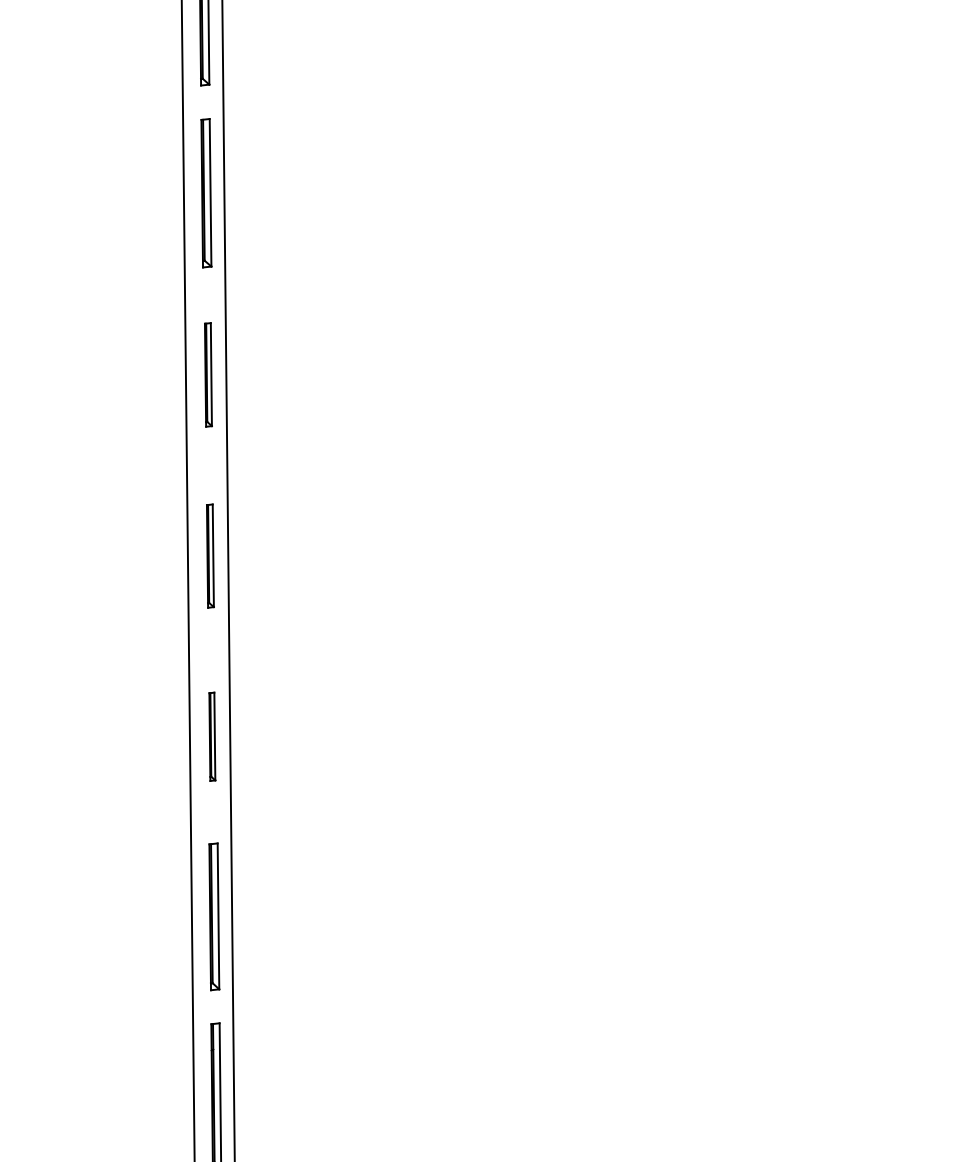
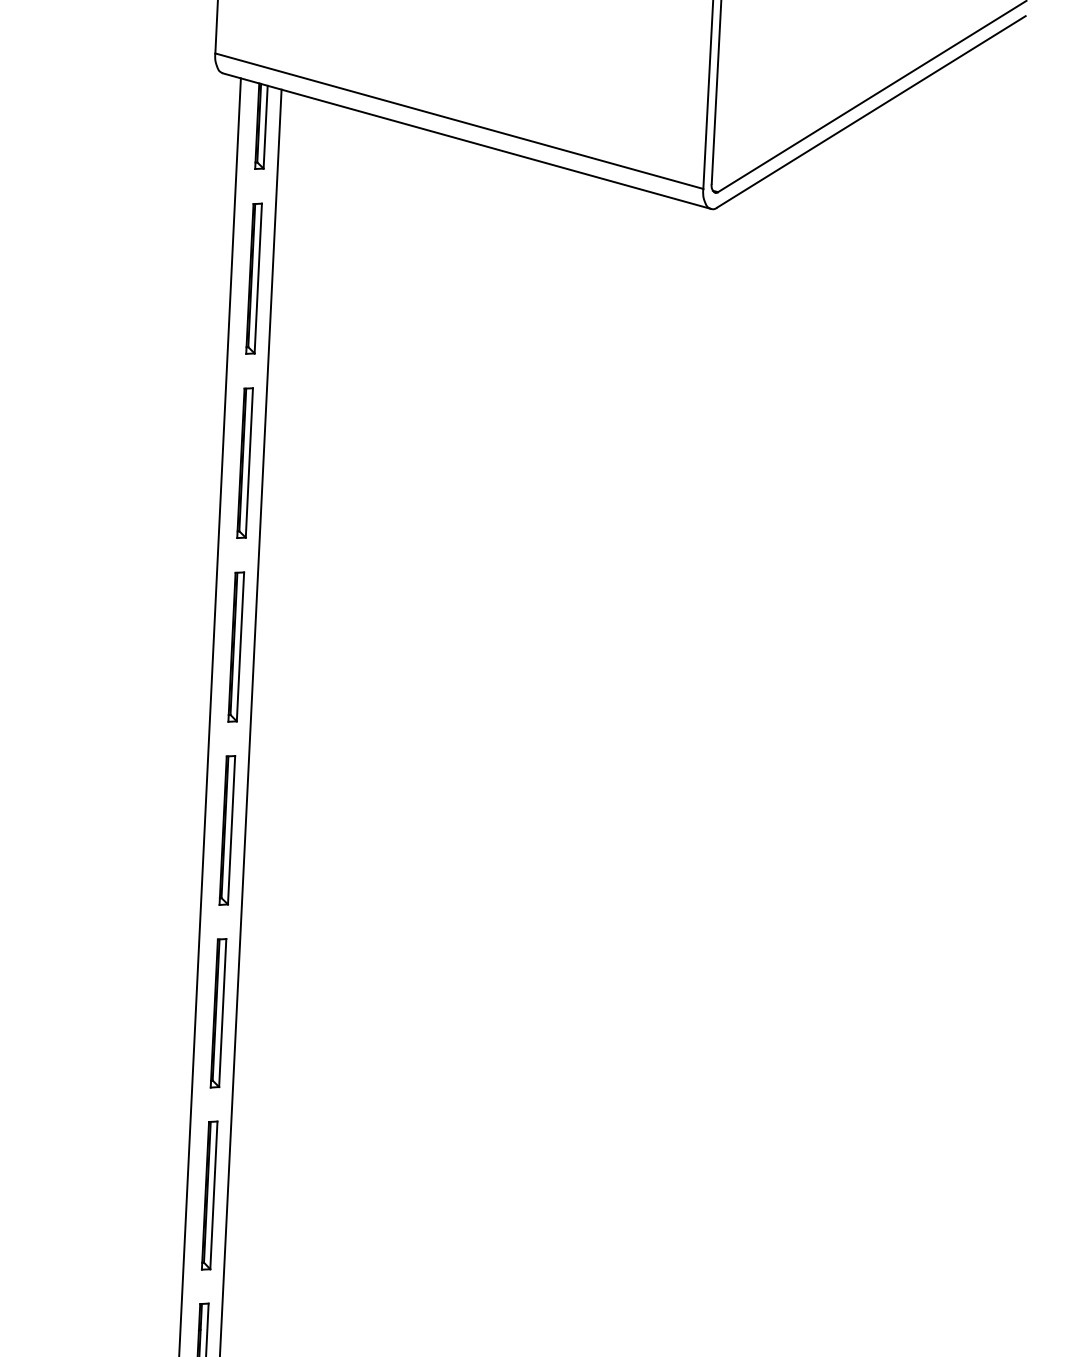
part: (208, 374) -> (236, 646), size x1.43
part: (210, 556) -> (227, 830), size x1.43
part: (212, 736) -> (218, 1013), size x1.67

